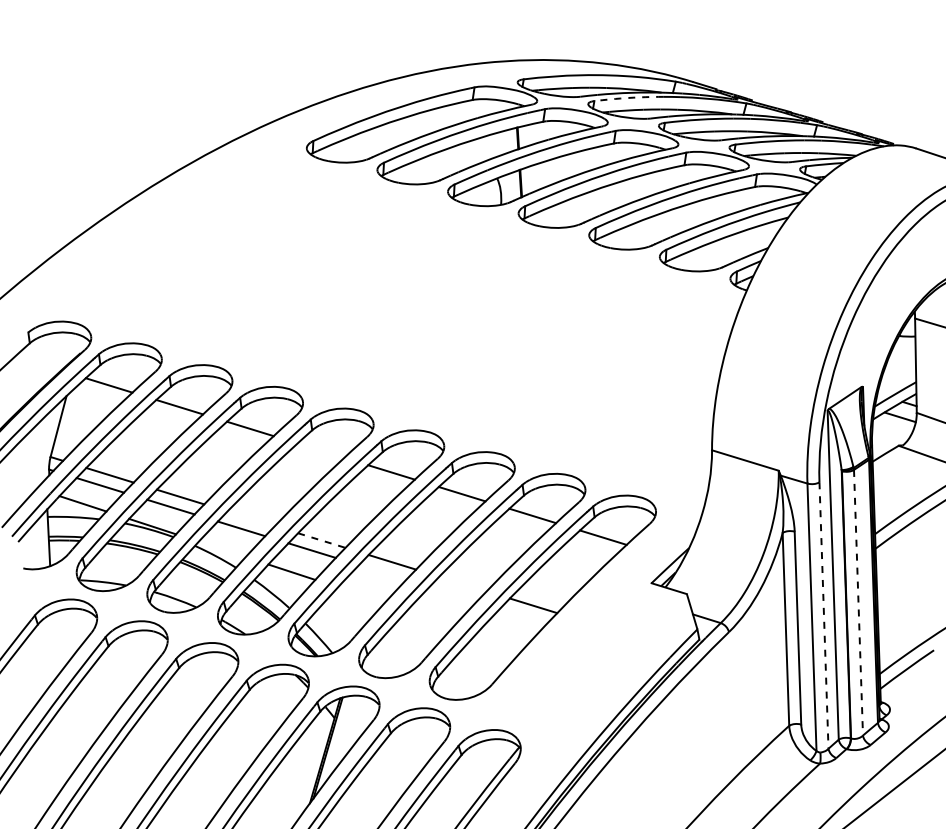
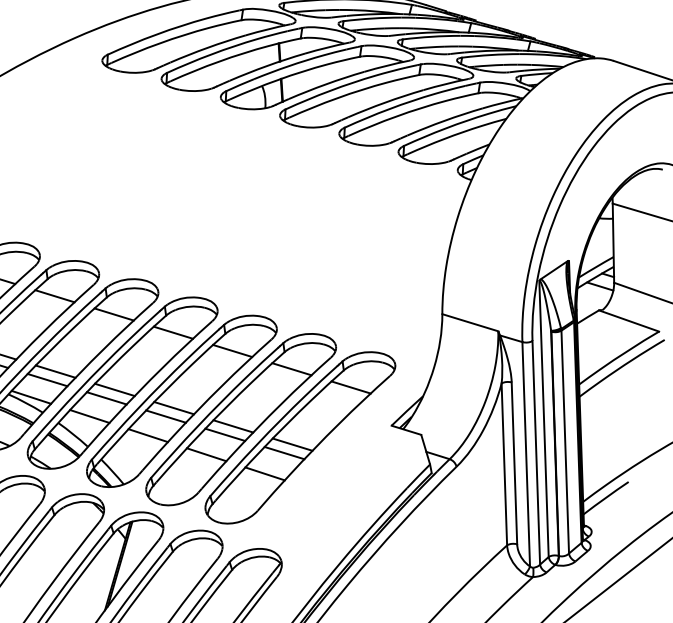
arc: (628, 97) -> (372, 18), dashed -> solid
line: (320, 450) -> (113, 314), added
line: (250, 518) -> (55, 371), added
line: (321, 540) -> (114, 389), dashed -> solid
line: (221, 549) -> (30, 397), added
line: (382, 572) -> (165, 416), added
line: (462, 583) -> (232, 425), added
line: (453, 593) -> (225, 434), added
line: (361, 594) -> (148, 435), added
line: (858, 602) -> (565, 441), dashed -> solid
line: (523, 615) -> (284, 452), added
line: (824, 616) -> (536, 453), dashed -> solid
line: (430, 617) -> (206, 454), added
line: (500, 640) -> (264, 473), added

